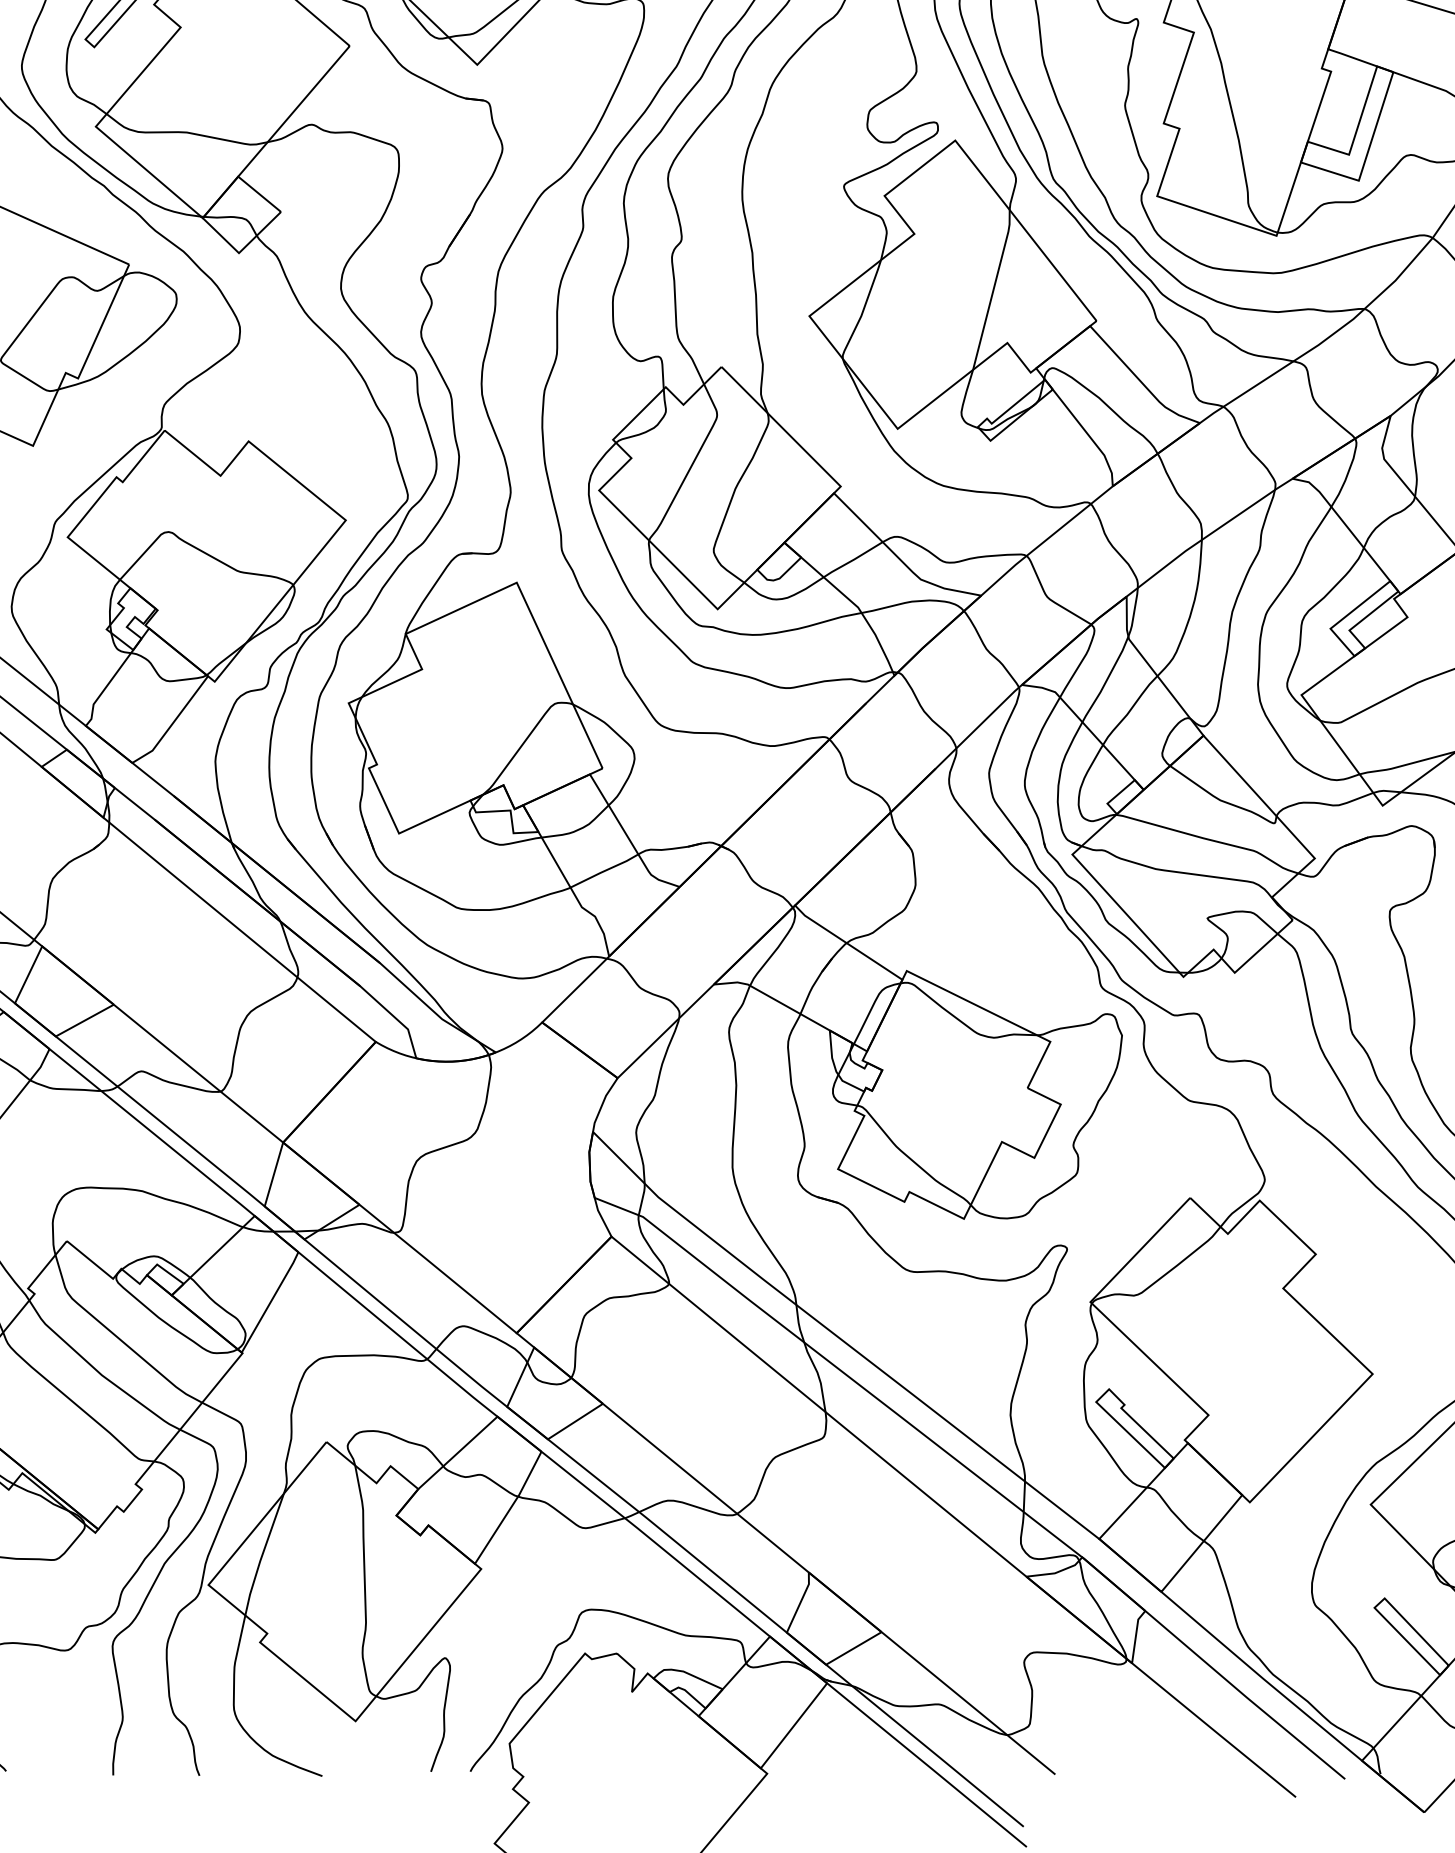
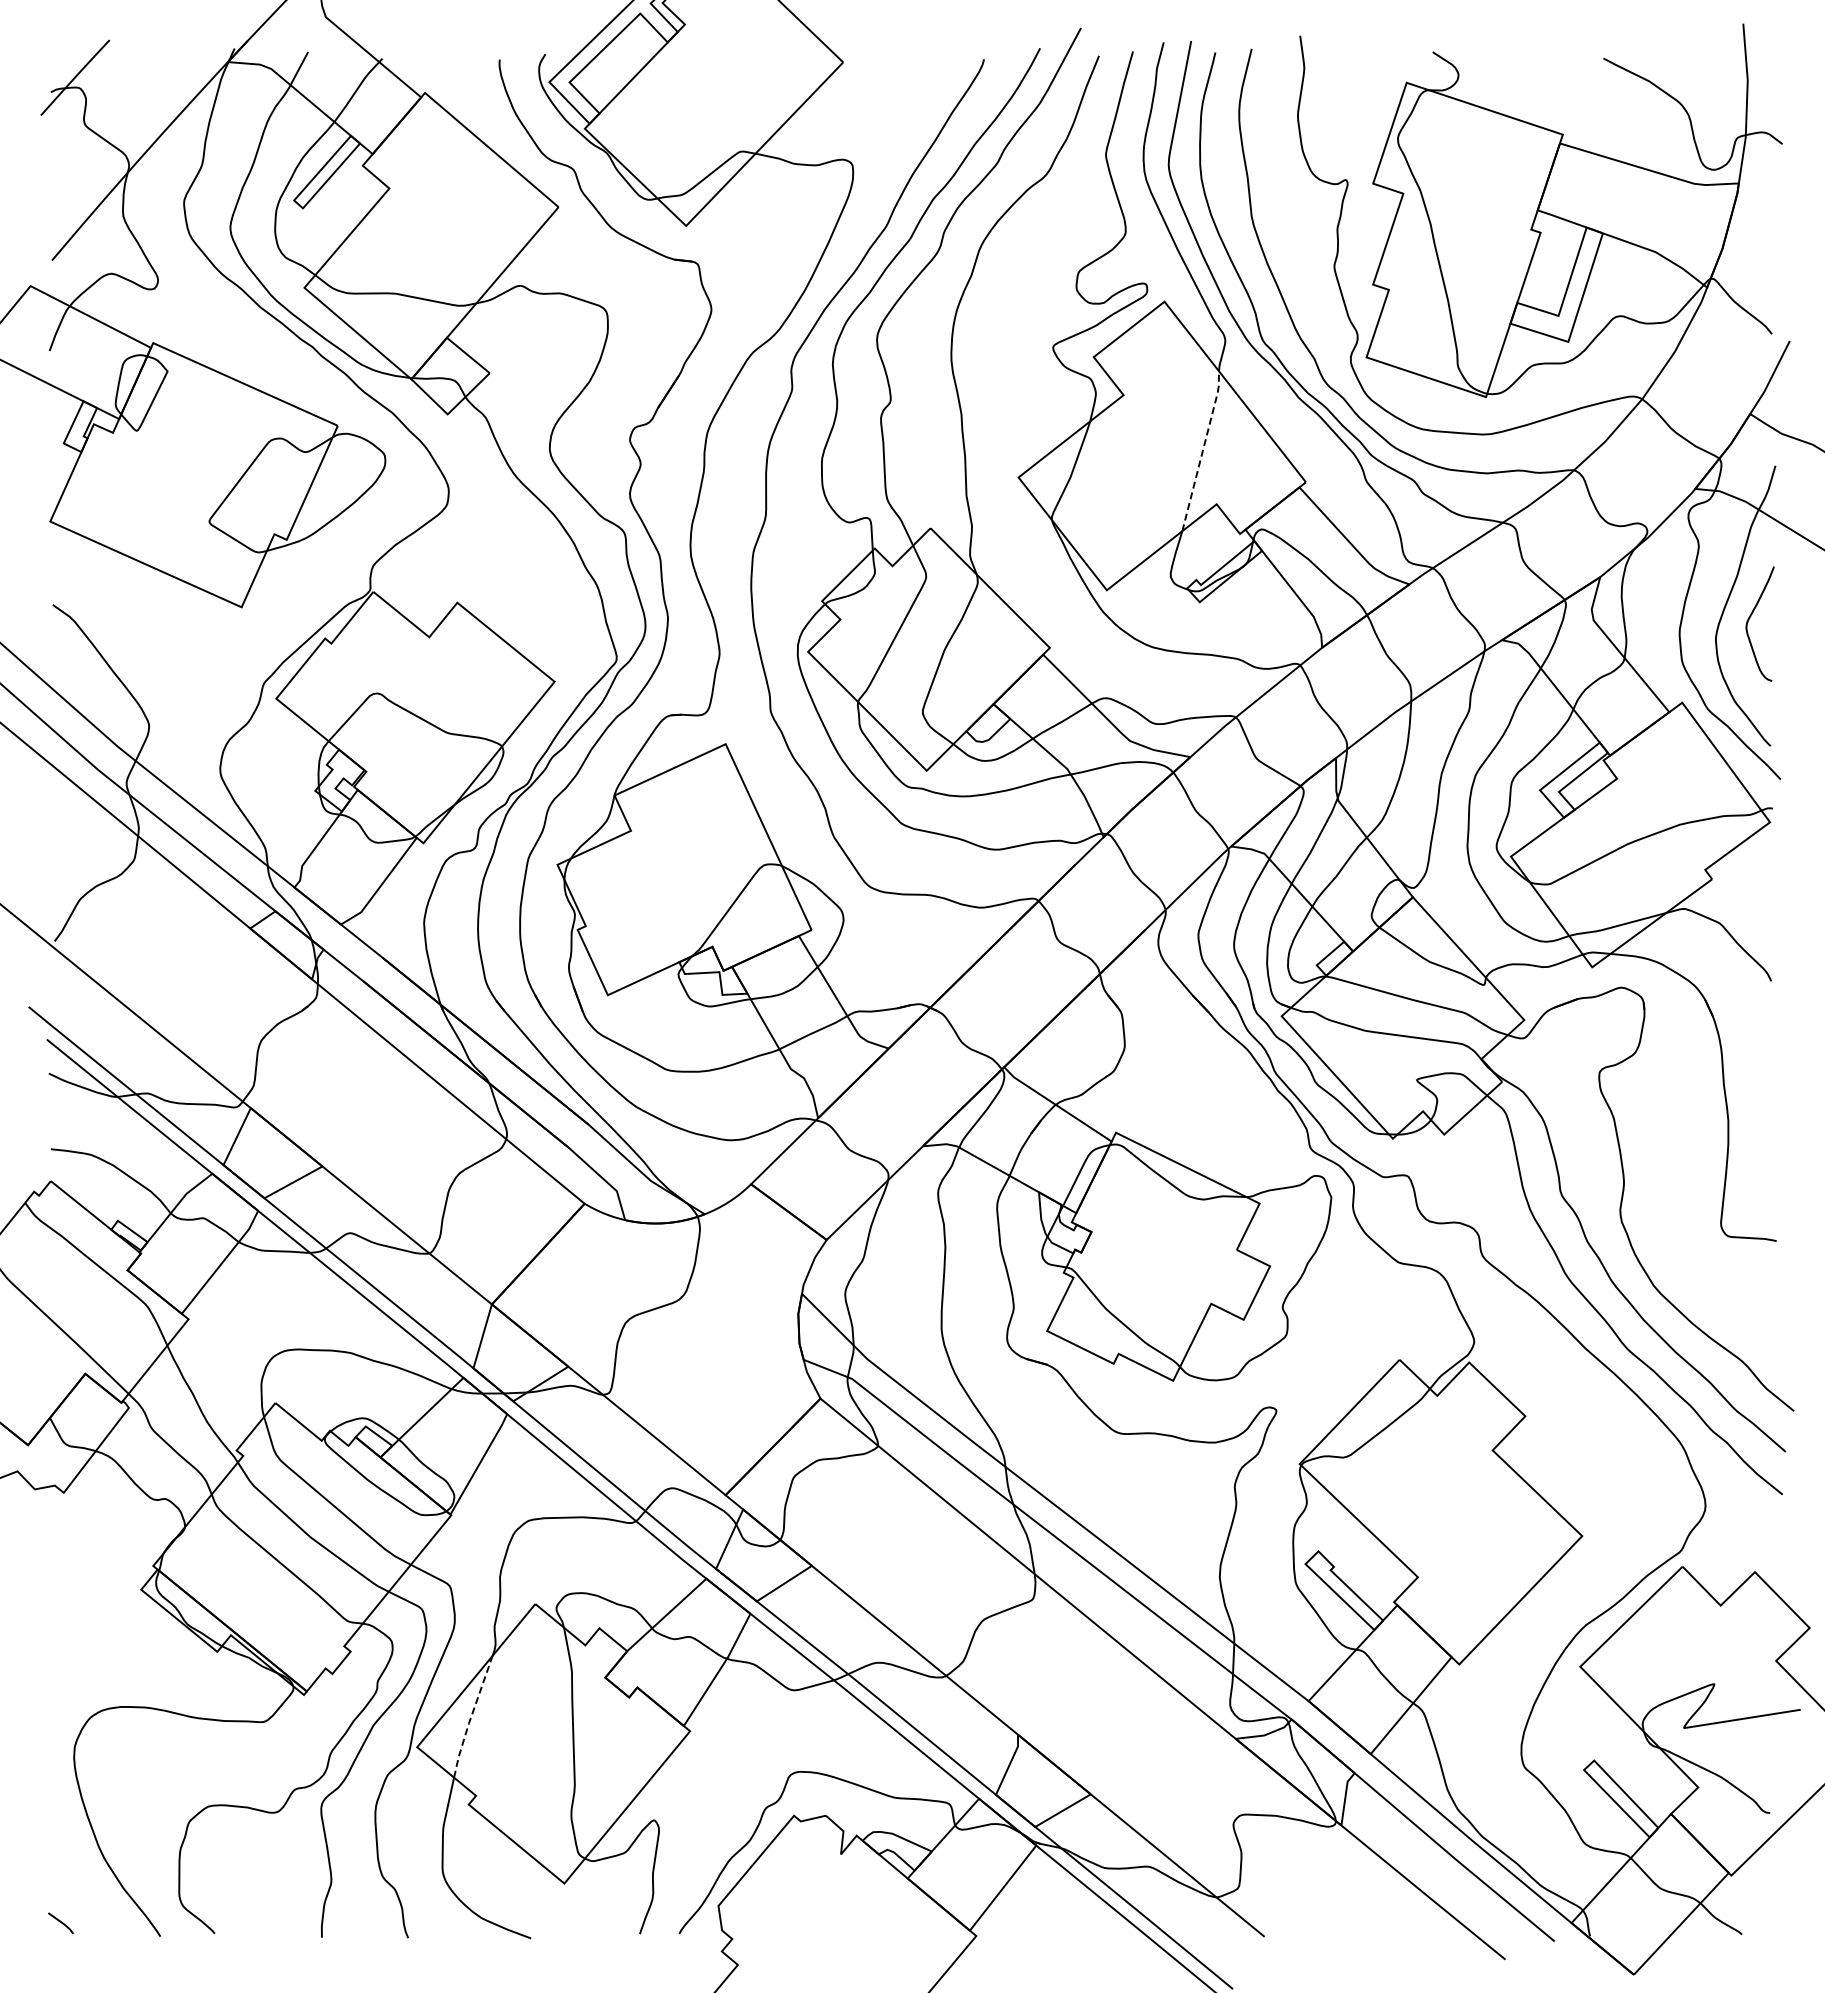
line: (994, 288) -> (1203, 449), solid -> dashed
line: (262, 1554) -> (471, 1716), solid -> dashed

